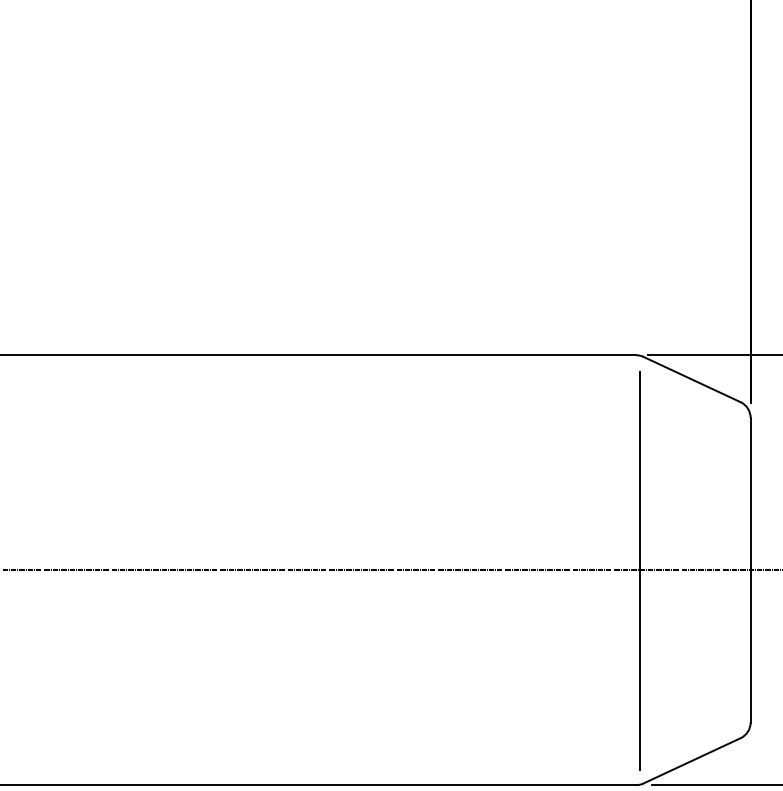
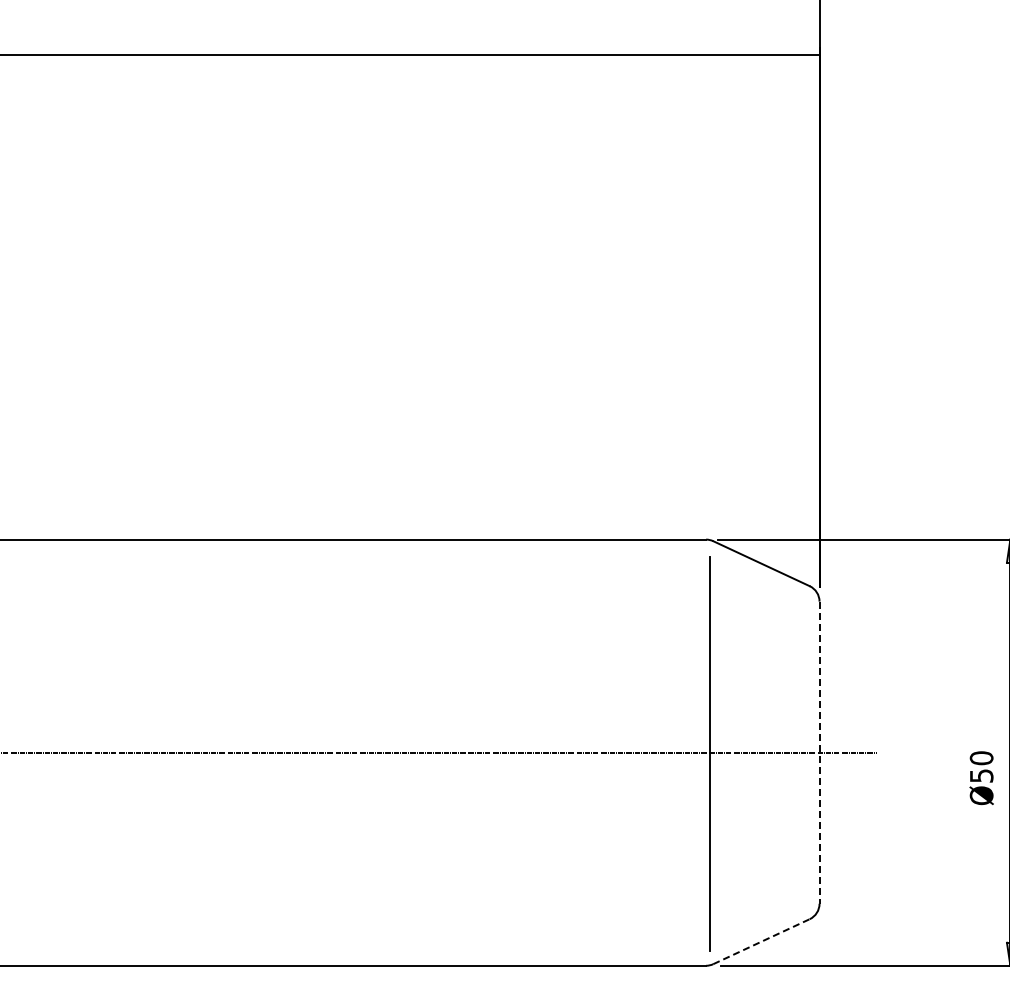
line: (750, 571) -> (819, 753), solid -> dashed
line: (692, 760) -> (761, 941), solid -> dashed

